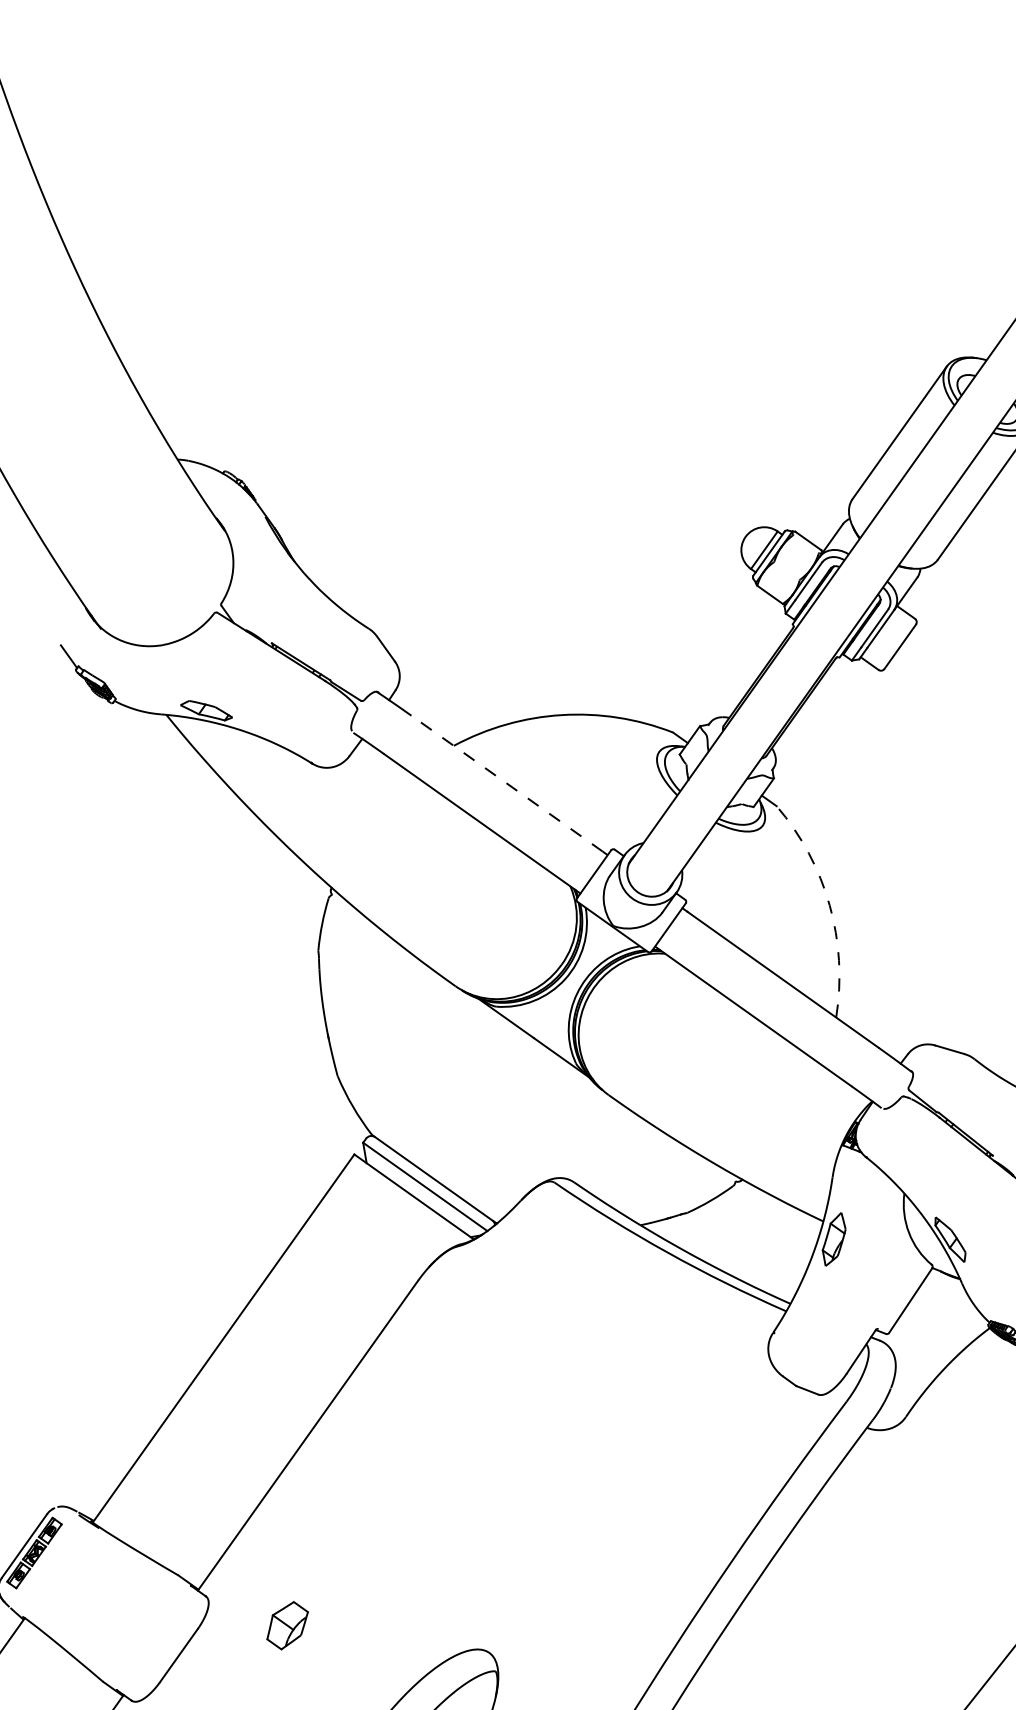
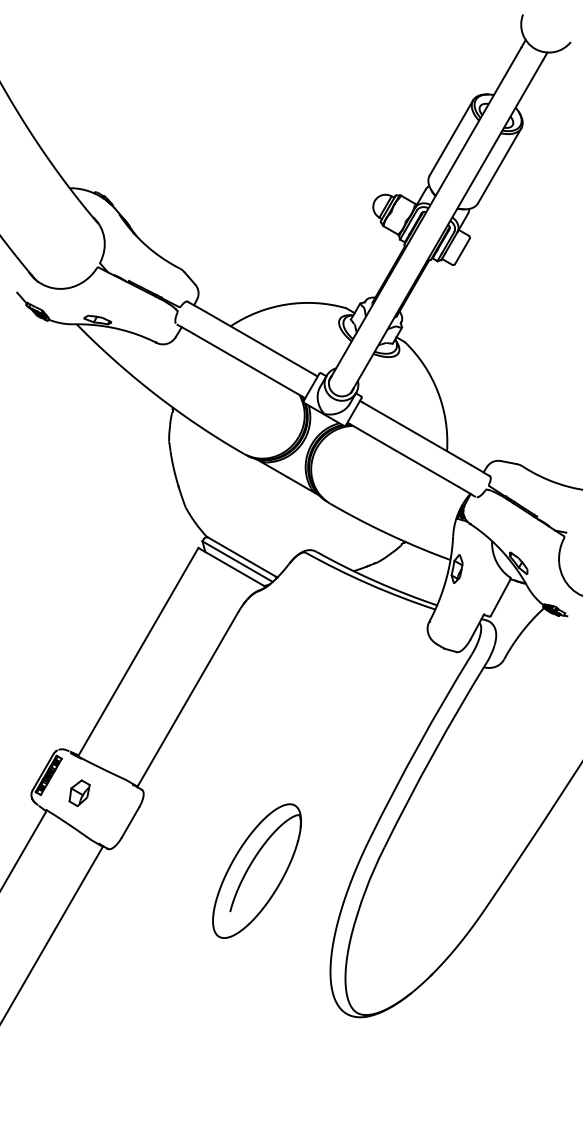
line: (506, 783) -> (260, 343), dashed -> solid
arc: (828, 906) -> (437, 392), dashed -> solid
part: (287, 1626) -> (79, 793), moved

